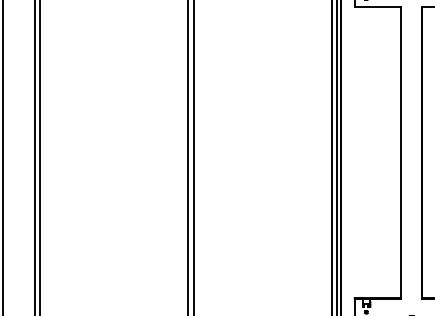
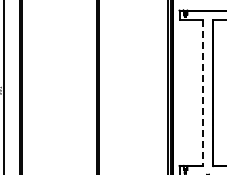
line: (400, 153) -> (202, 93), solid -> dashed

